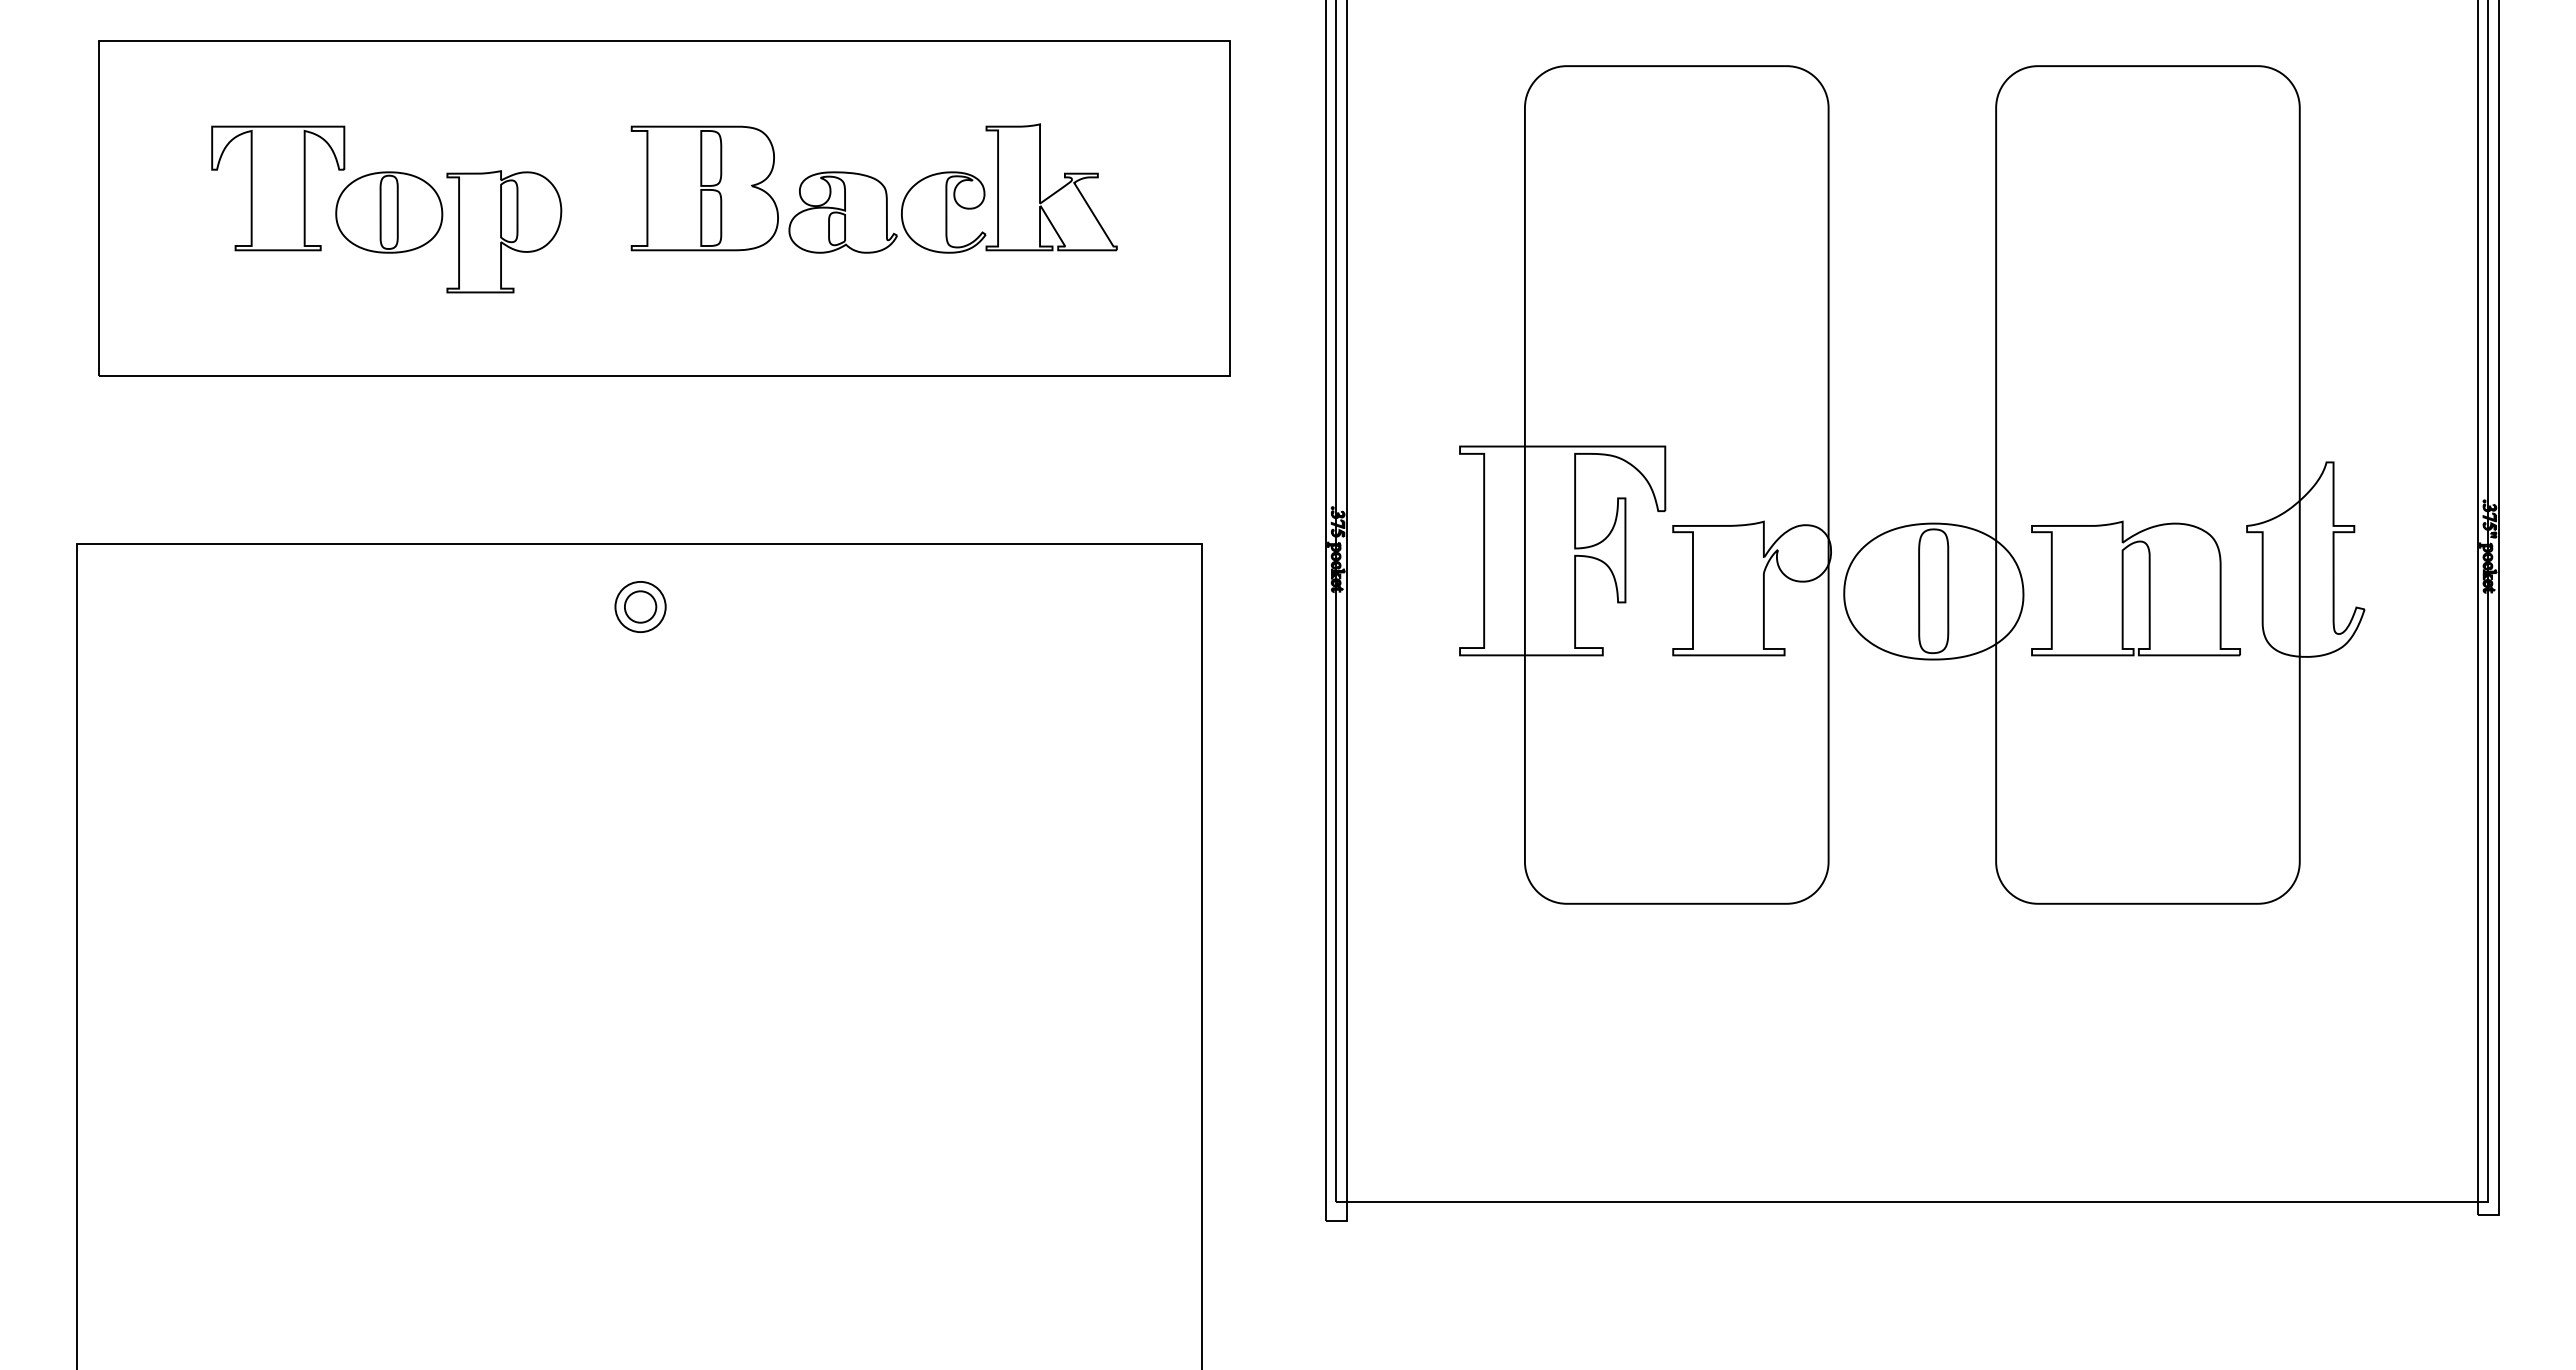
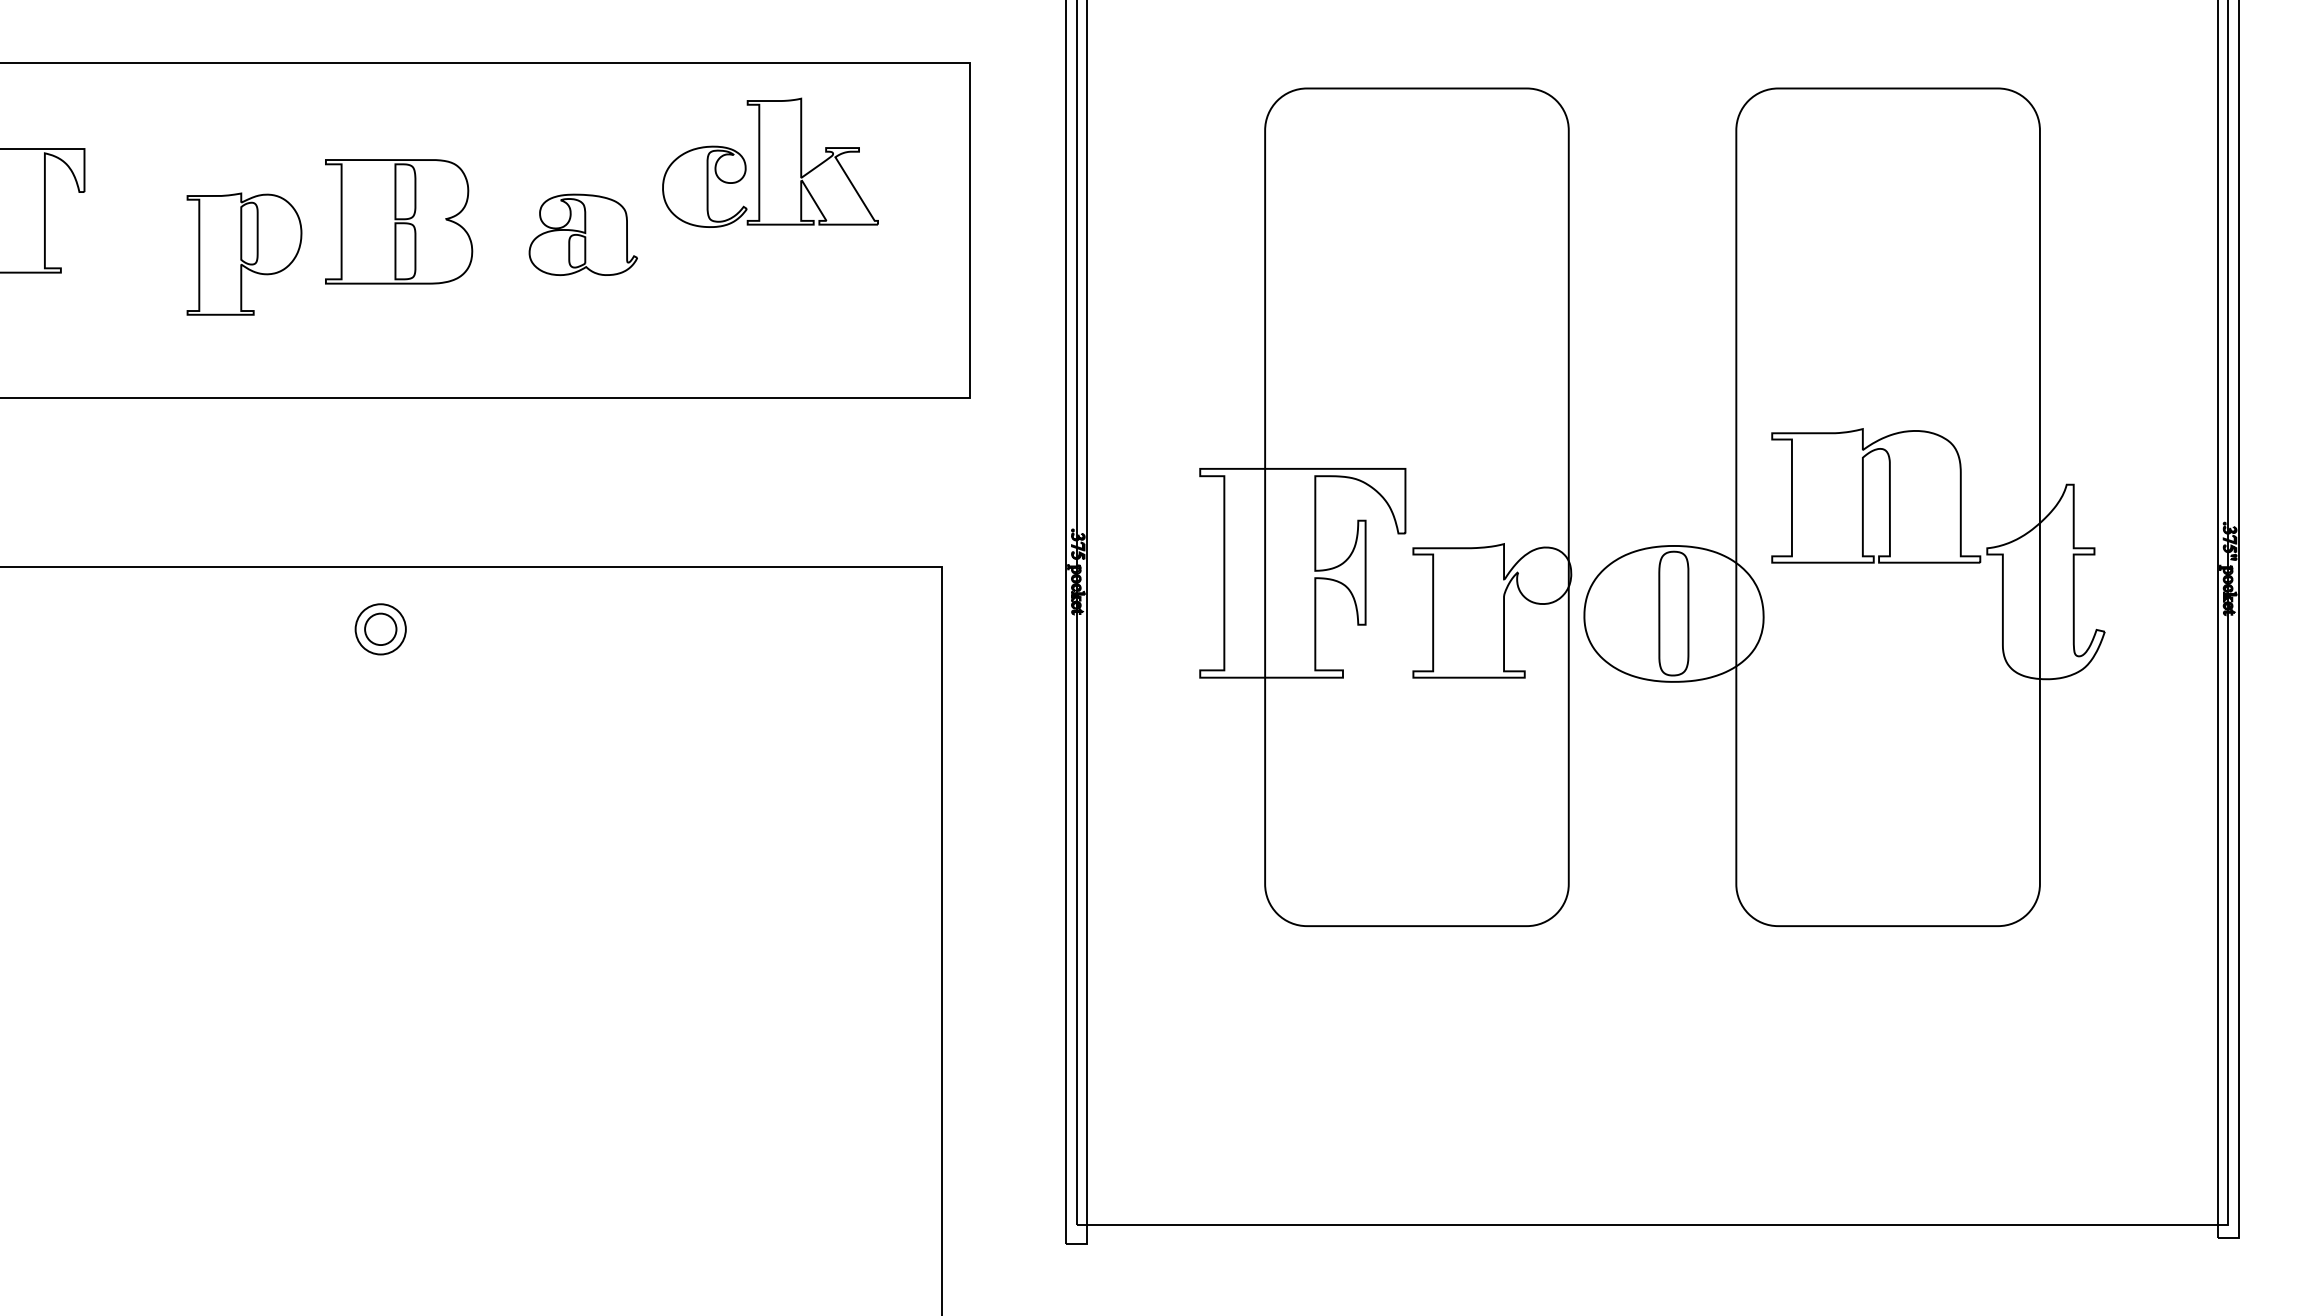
part: (704, 188) -> (398, 221), moved
part: (1009, 188) -> (770, 162), moved
part: (389, 212) -> (129, 234), removed
part: (2123, 588) -> (1863, 495), moved

